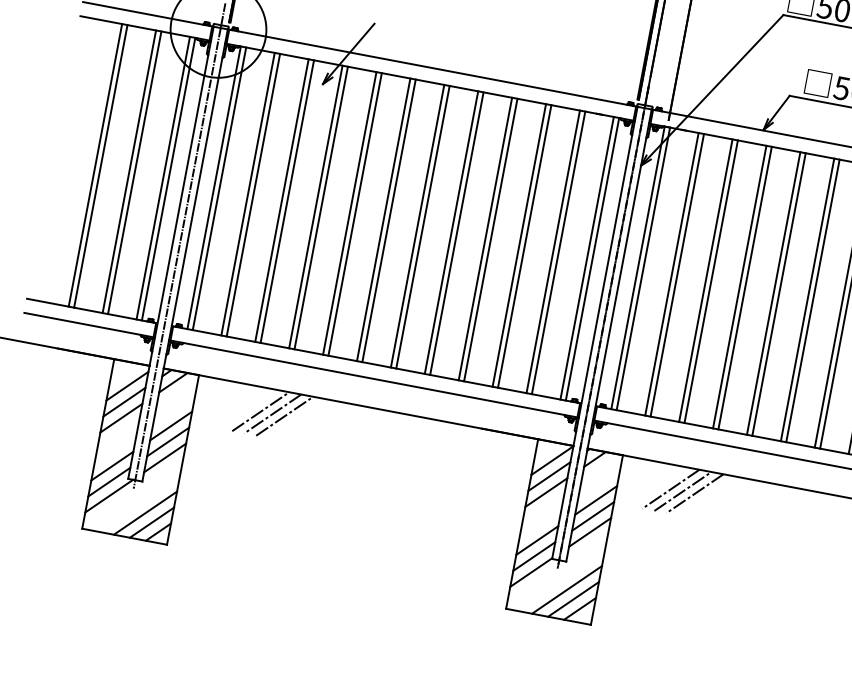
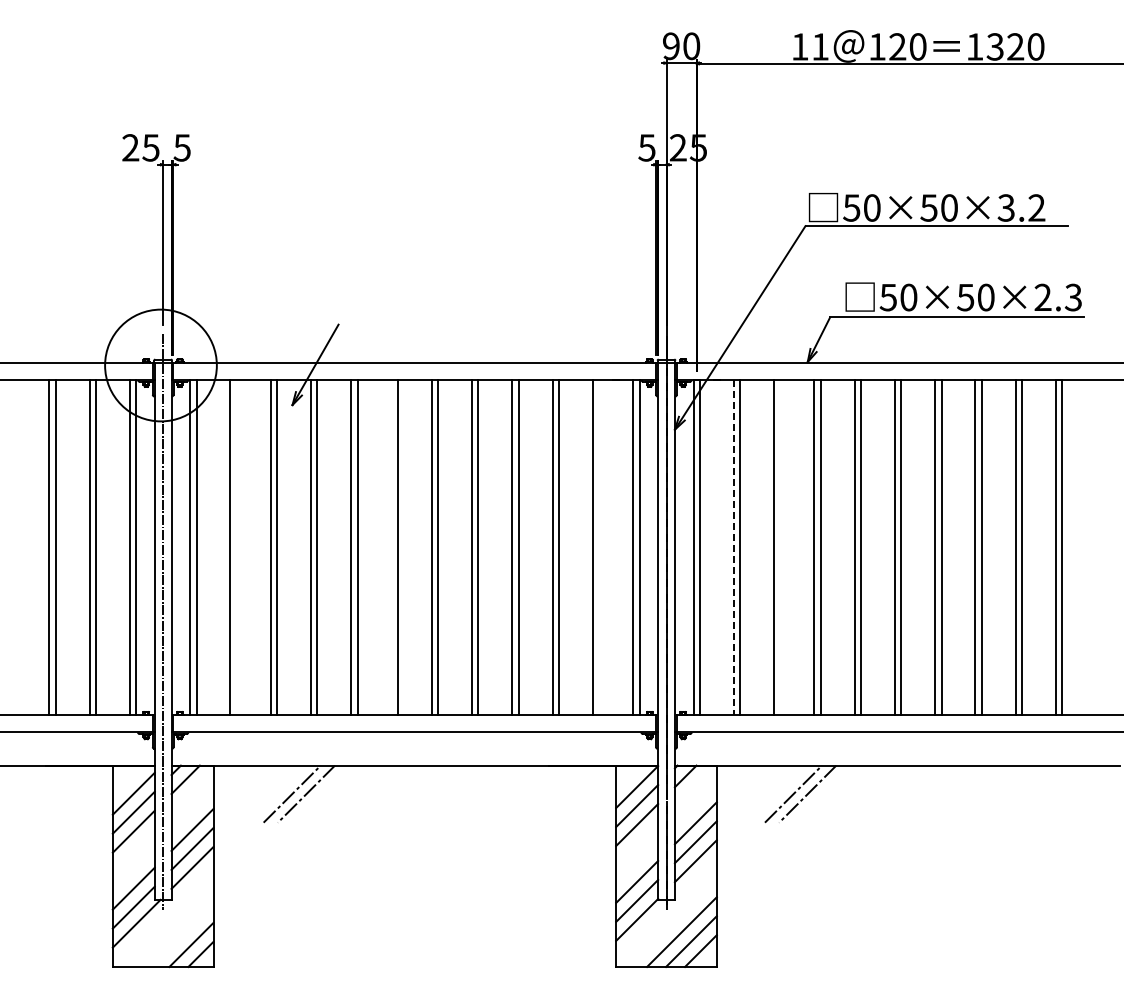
line: (253, 195) -> (236, 547), removed
line: (383, 219) -> (391, 547), removed
line: (558, 252) -> (599, 547), removed
line: (671, 274) -> (733, 547), solid -> dashed
line: (711, 281) -> (780, 547), removed
line: (284, 415) -> (320, 793), removed
line: (670, 488) -> (778, 793), removed
line: (145, 512) -> (181, 934), removed

